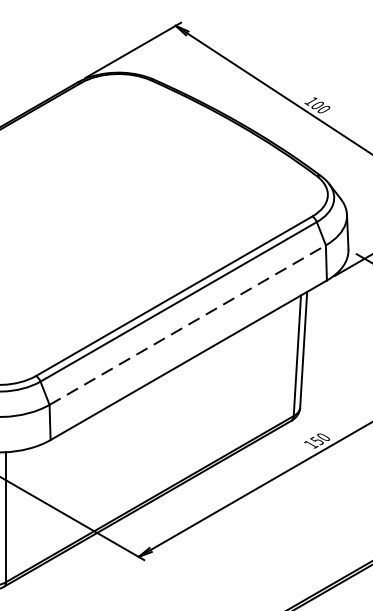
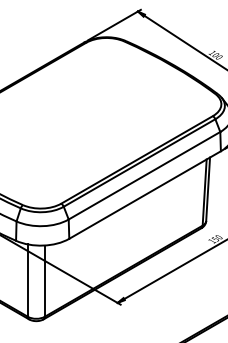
line: (187, 324) -> (144, 175), dashed -> solid

